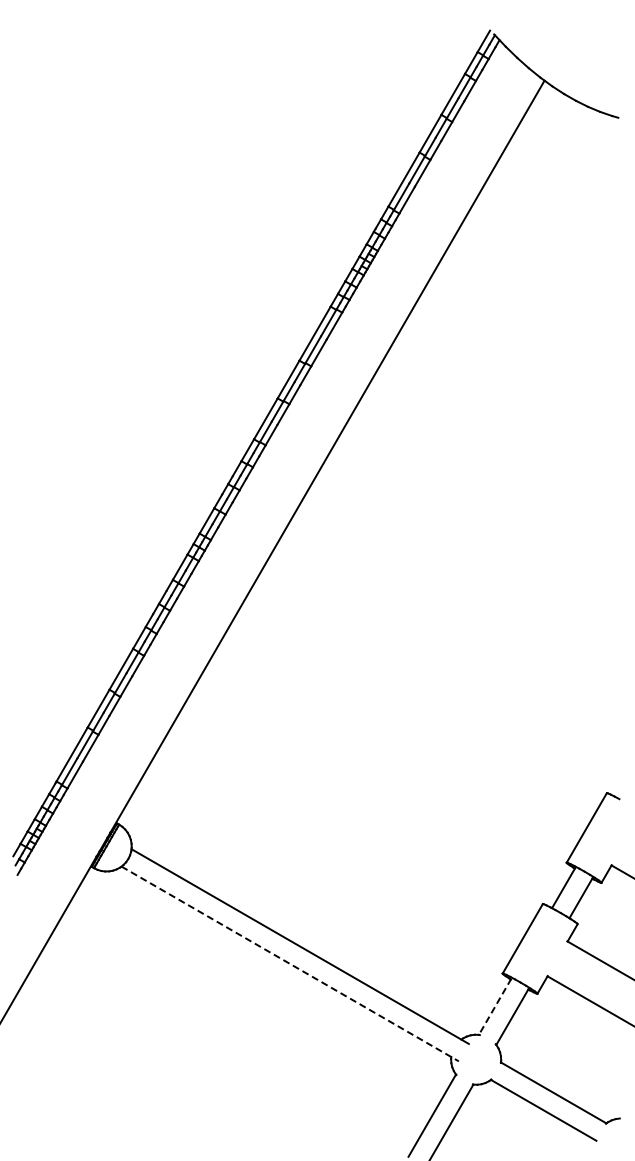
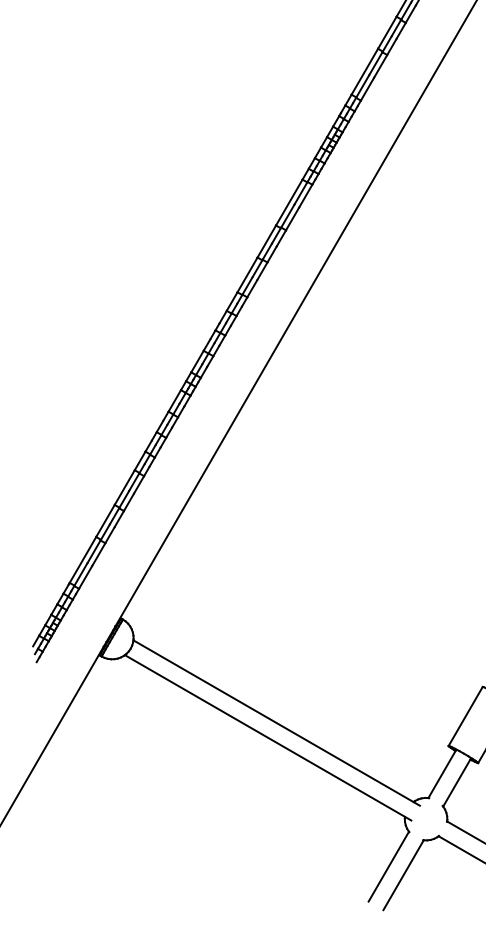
line: (290, 963) -> (268, 737), dashed -> solid
line: (494, 1007) -> (441, 774), dashed -> solid

